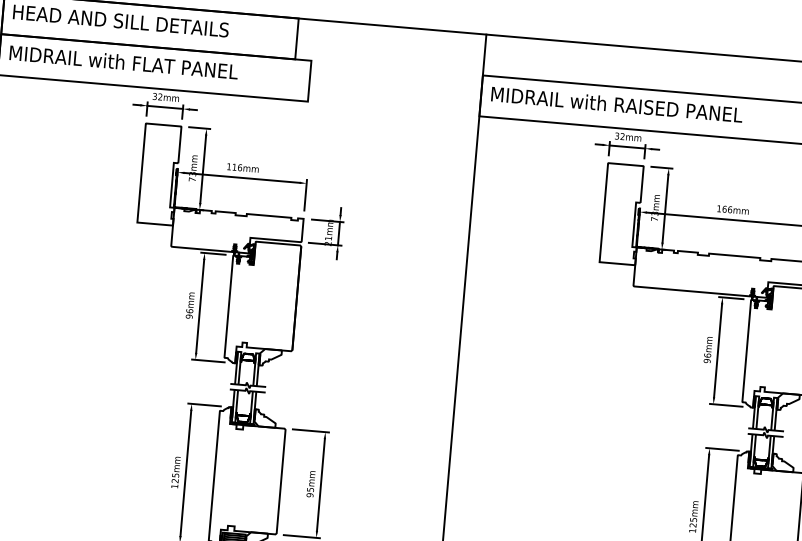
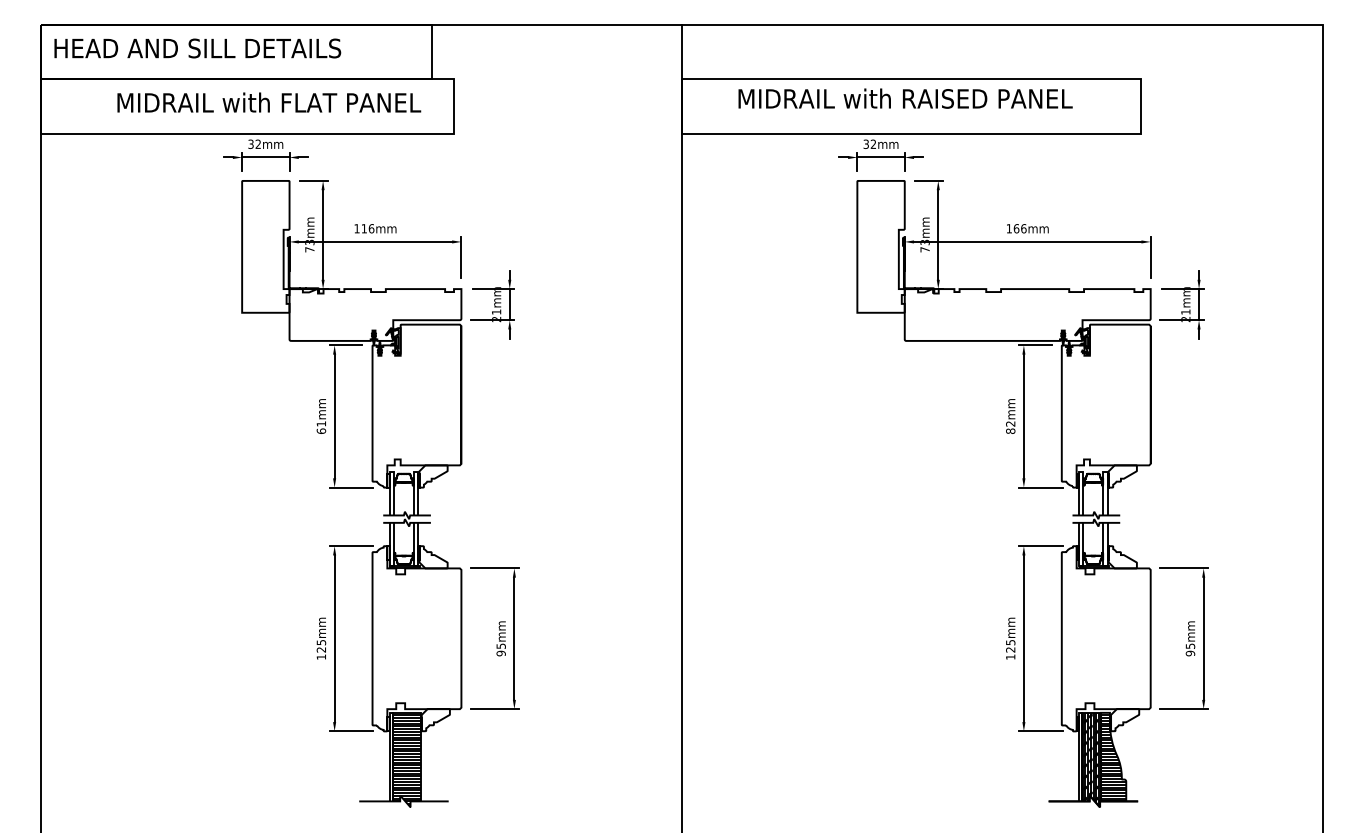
text: (124, 62) -> (269, 102), moved
text: (617, 104) -> (905, 98), moved
text: (189, 313) -> (321, 427), 96mm -> 61mm
text: (707, 358) -> (1010, 427), 96mm -> 82mm

